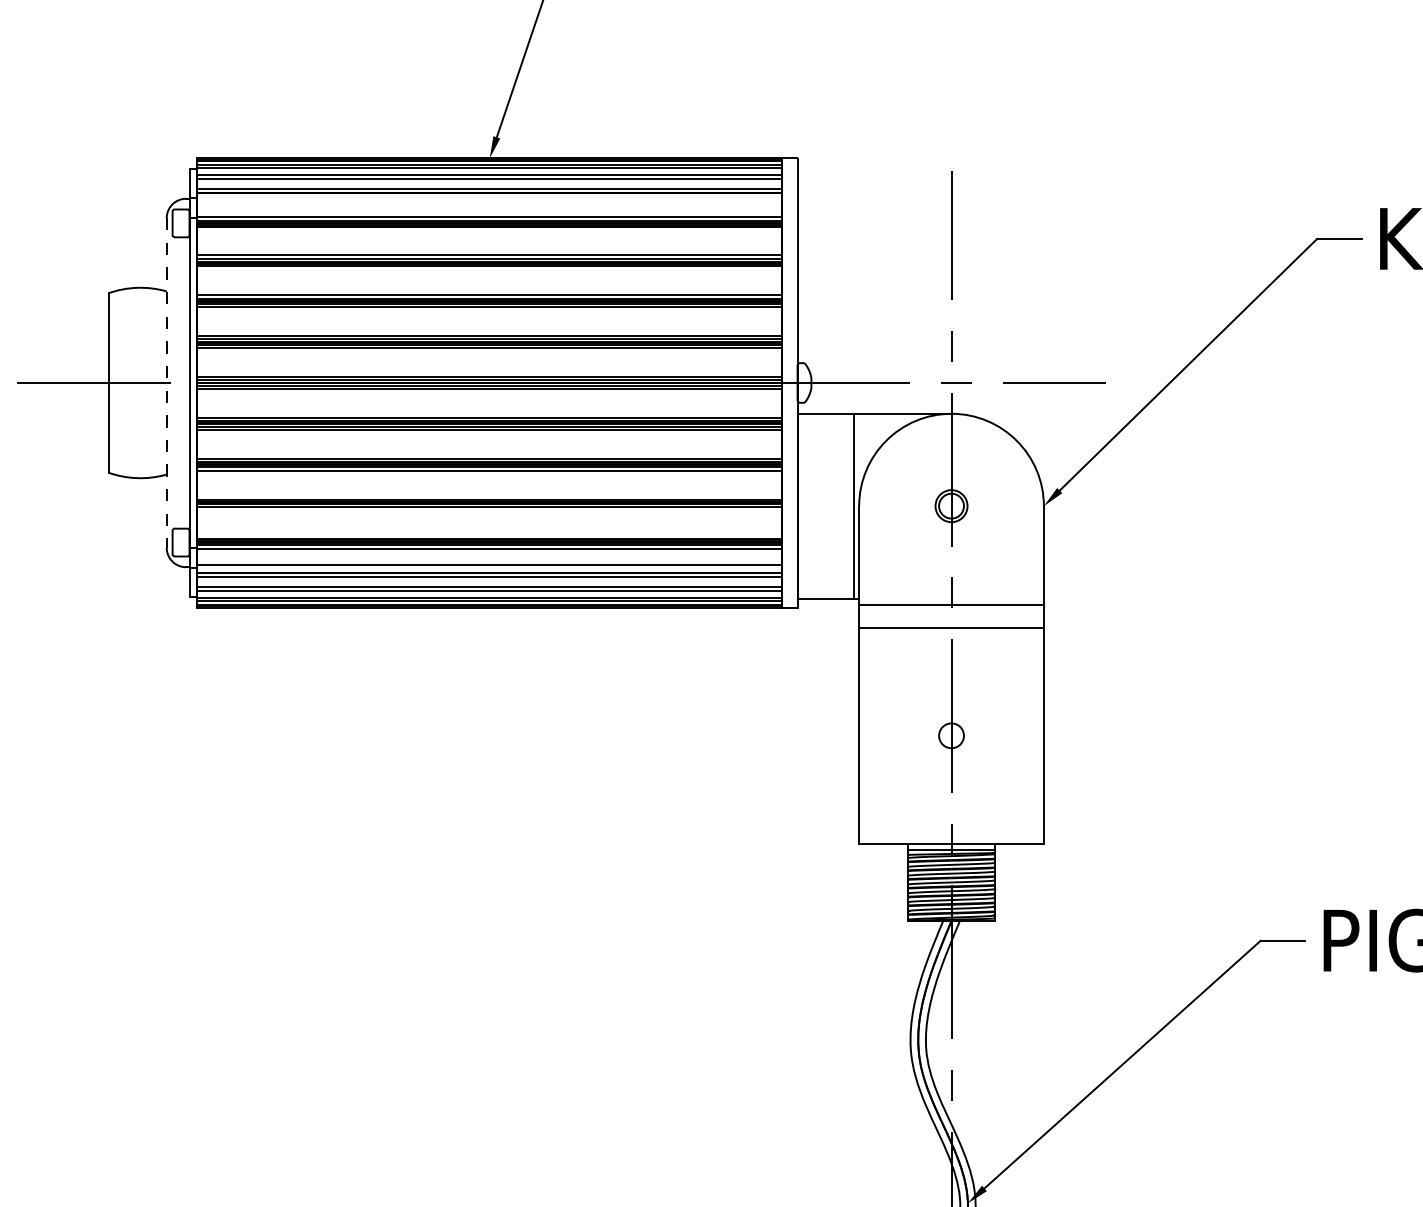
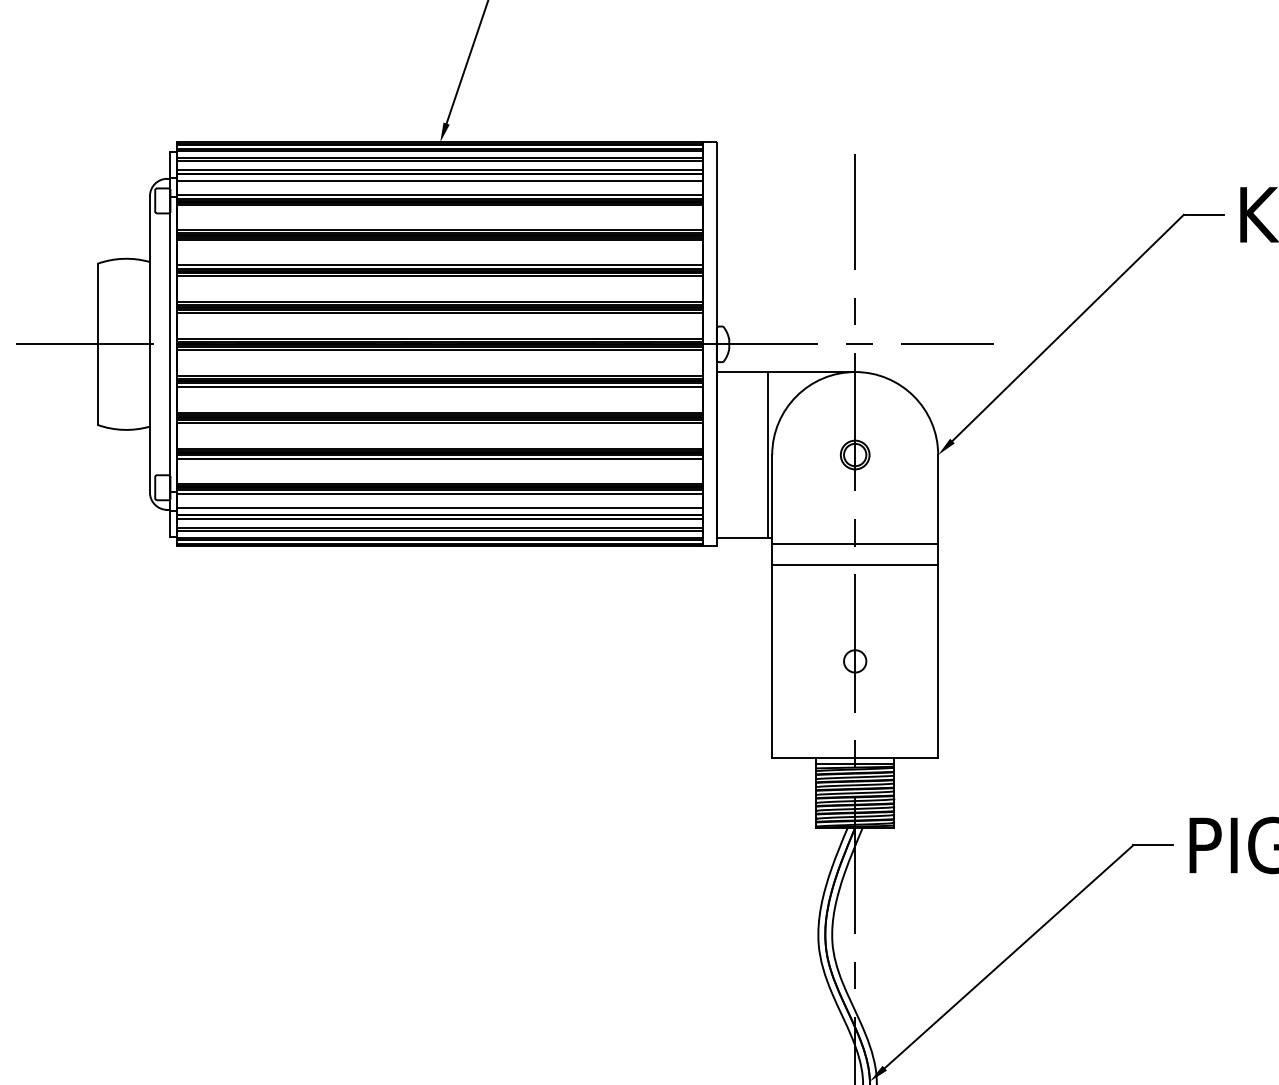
line: (490, 200) -> (440, 180), added
line: (166, 383) -> (149, 344), dashed -> solid
line: (490, 511) -> (440, 459), added

